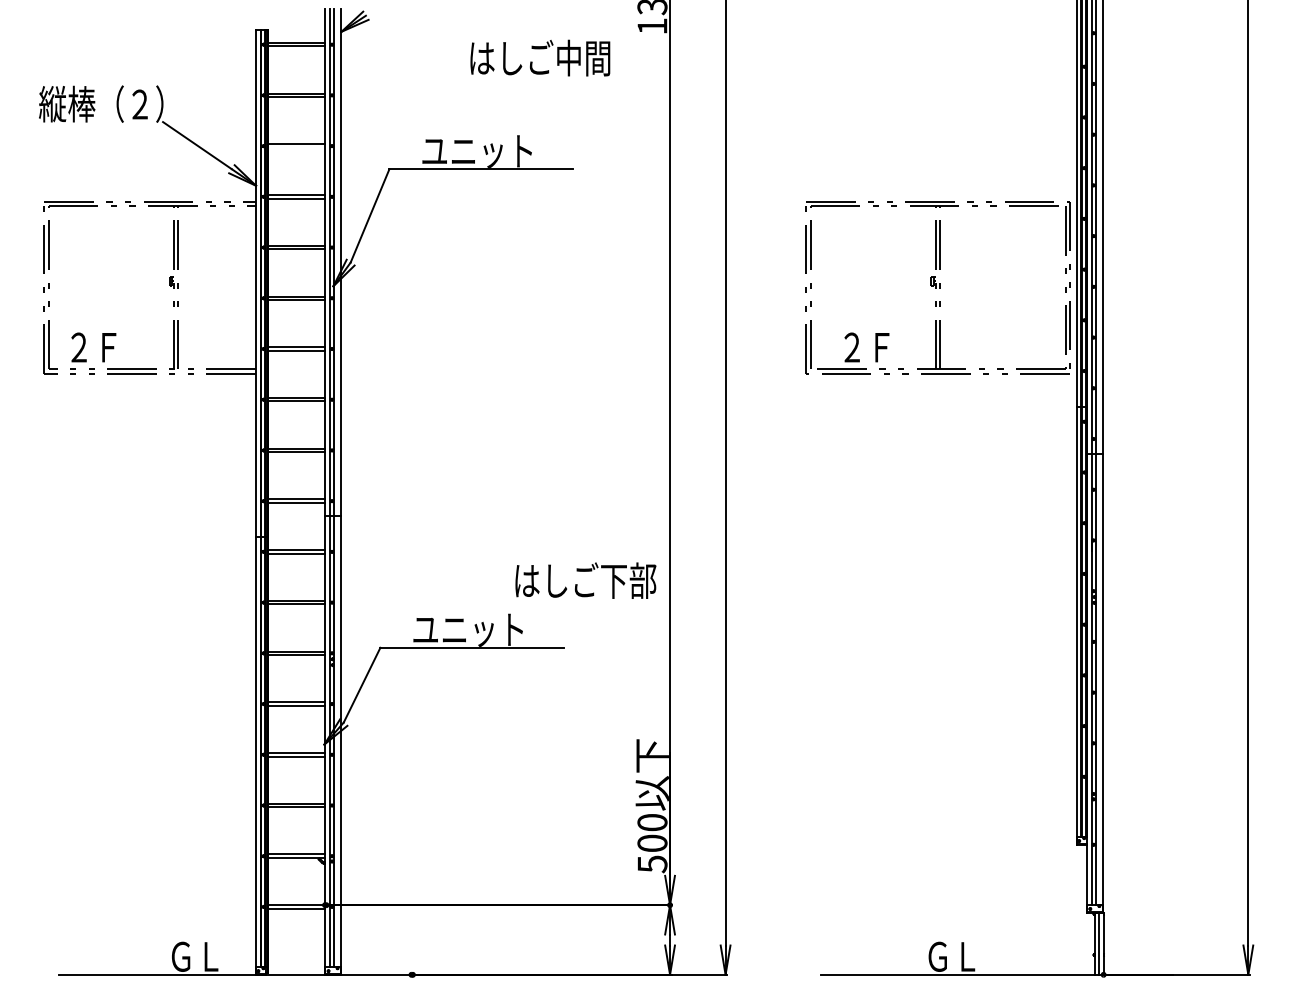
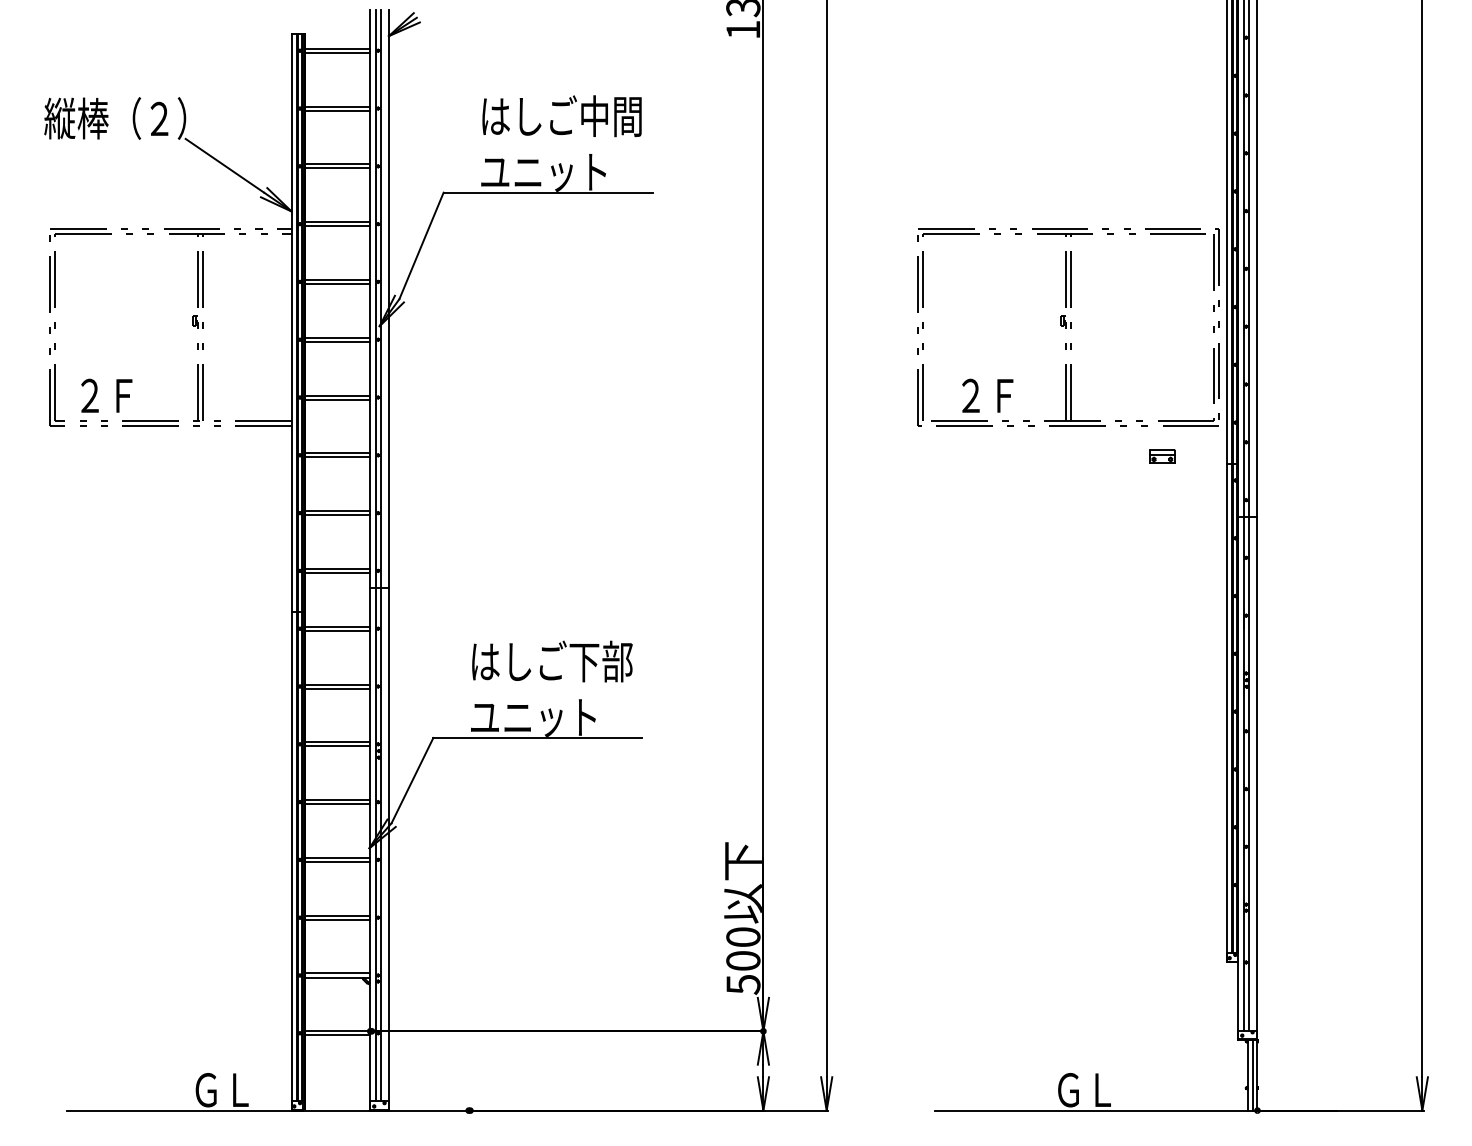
text: (540, 57) -> (562, 115), moved
line: (296, 147) -> (337, 167), added
part: (1019, 400) -> (1161, 456), added
text: (585, 580) -> (551, 661), moved

